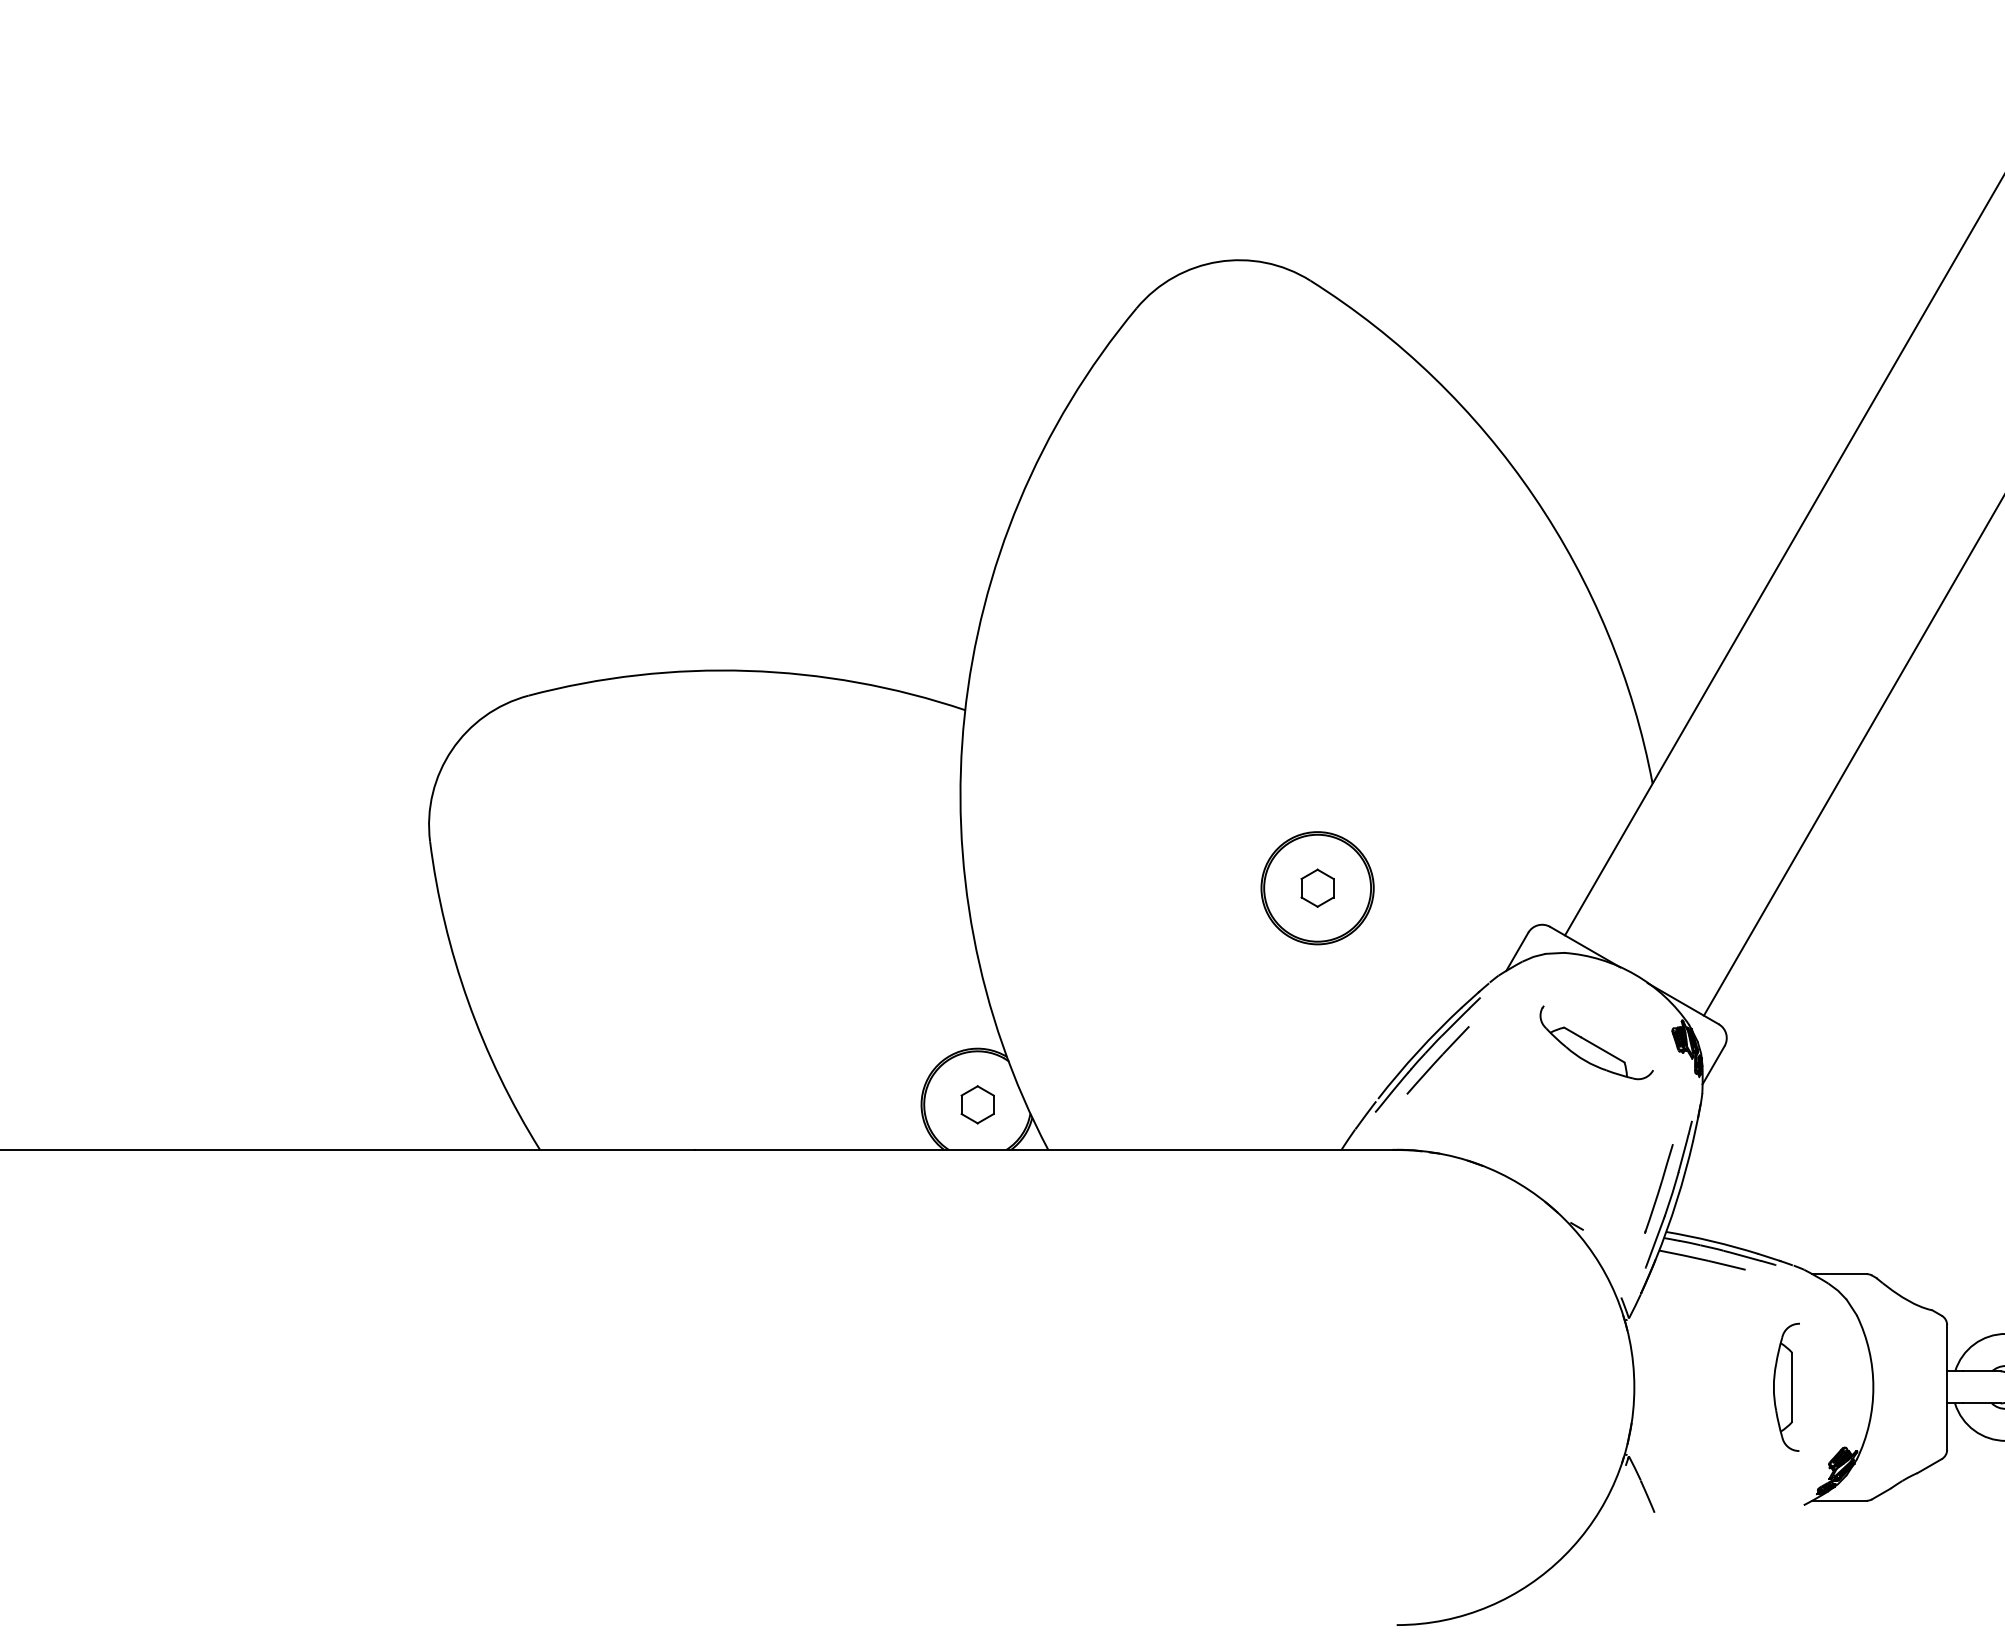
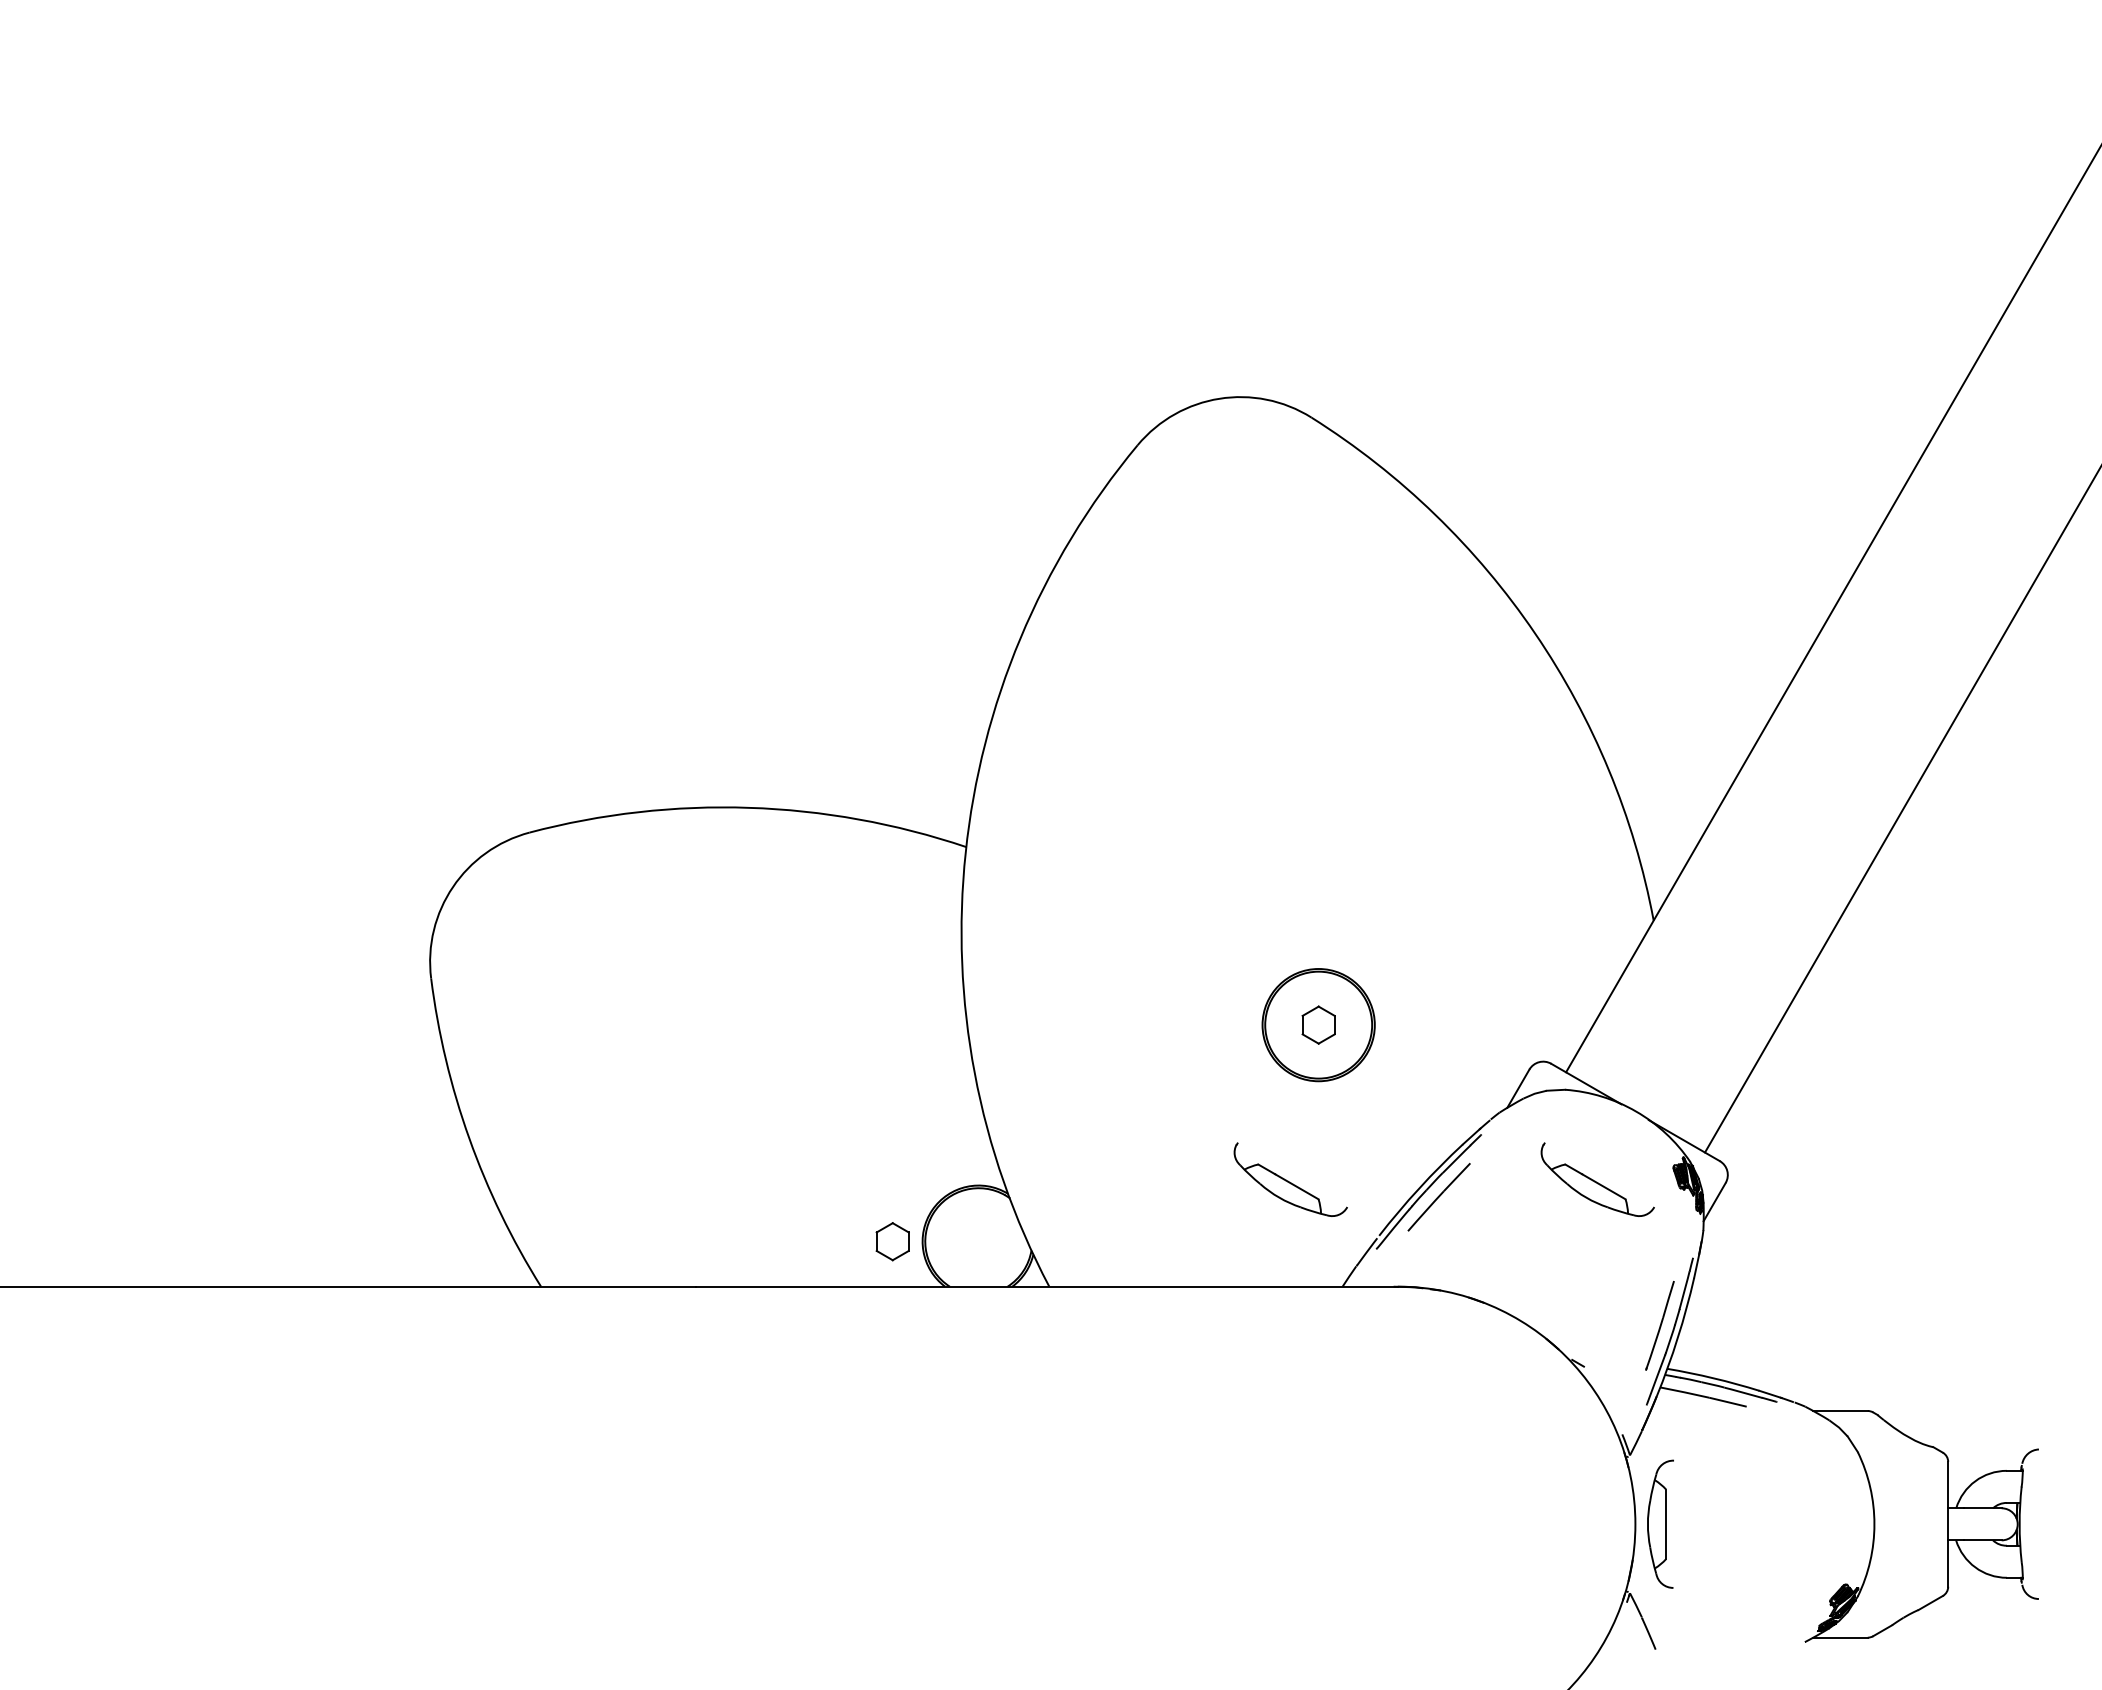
part: (1289, 1042) -> (1290, 1179), added
part: (977, 1104) -> (892, 1241), moved
part: (1786, 1386) -> (1660, 1523), moved

